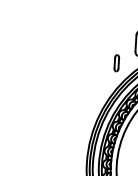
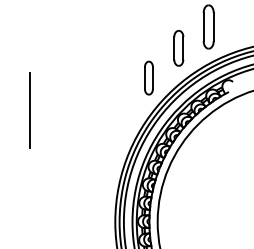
part: (116, 62) -> (148, 77), size x1.43
line: (31, 81) -> (30, 110), added

